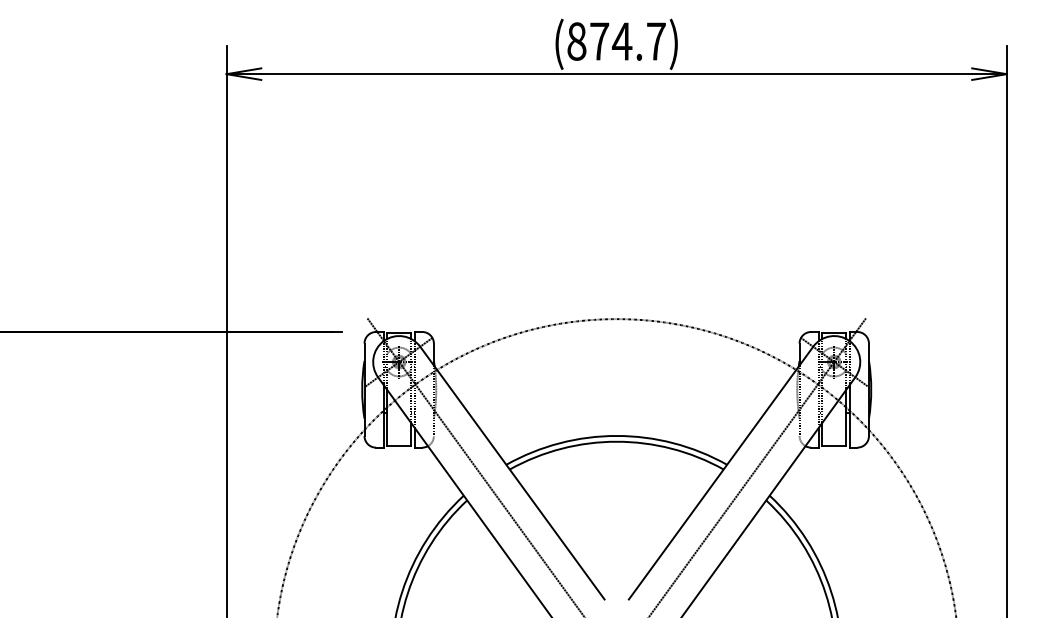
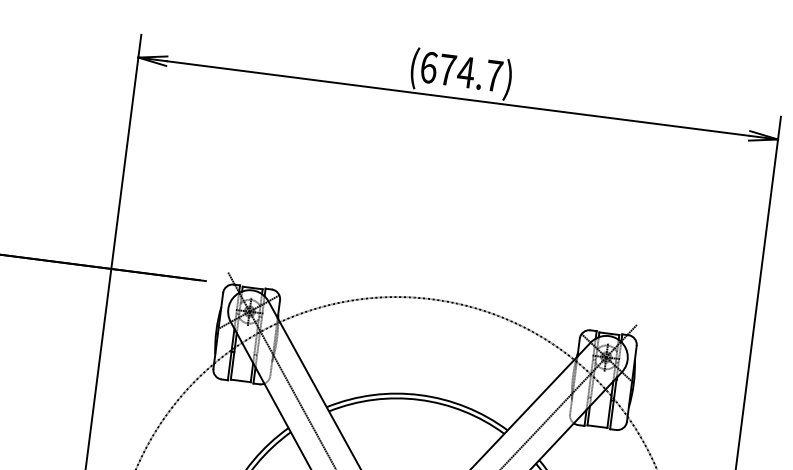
text: (576, 41) -> (428, 67), (874.7) -> (674.7)

